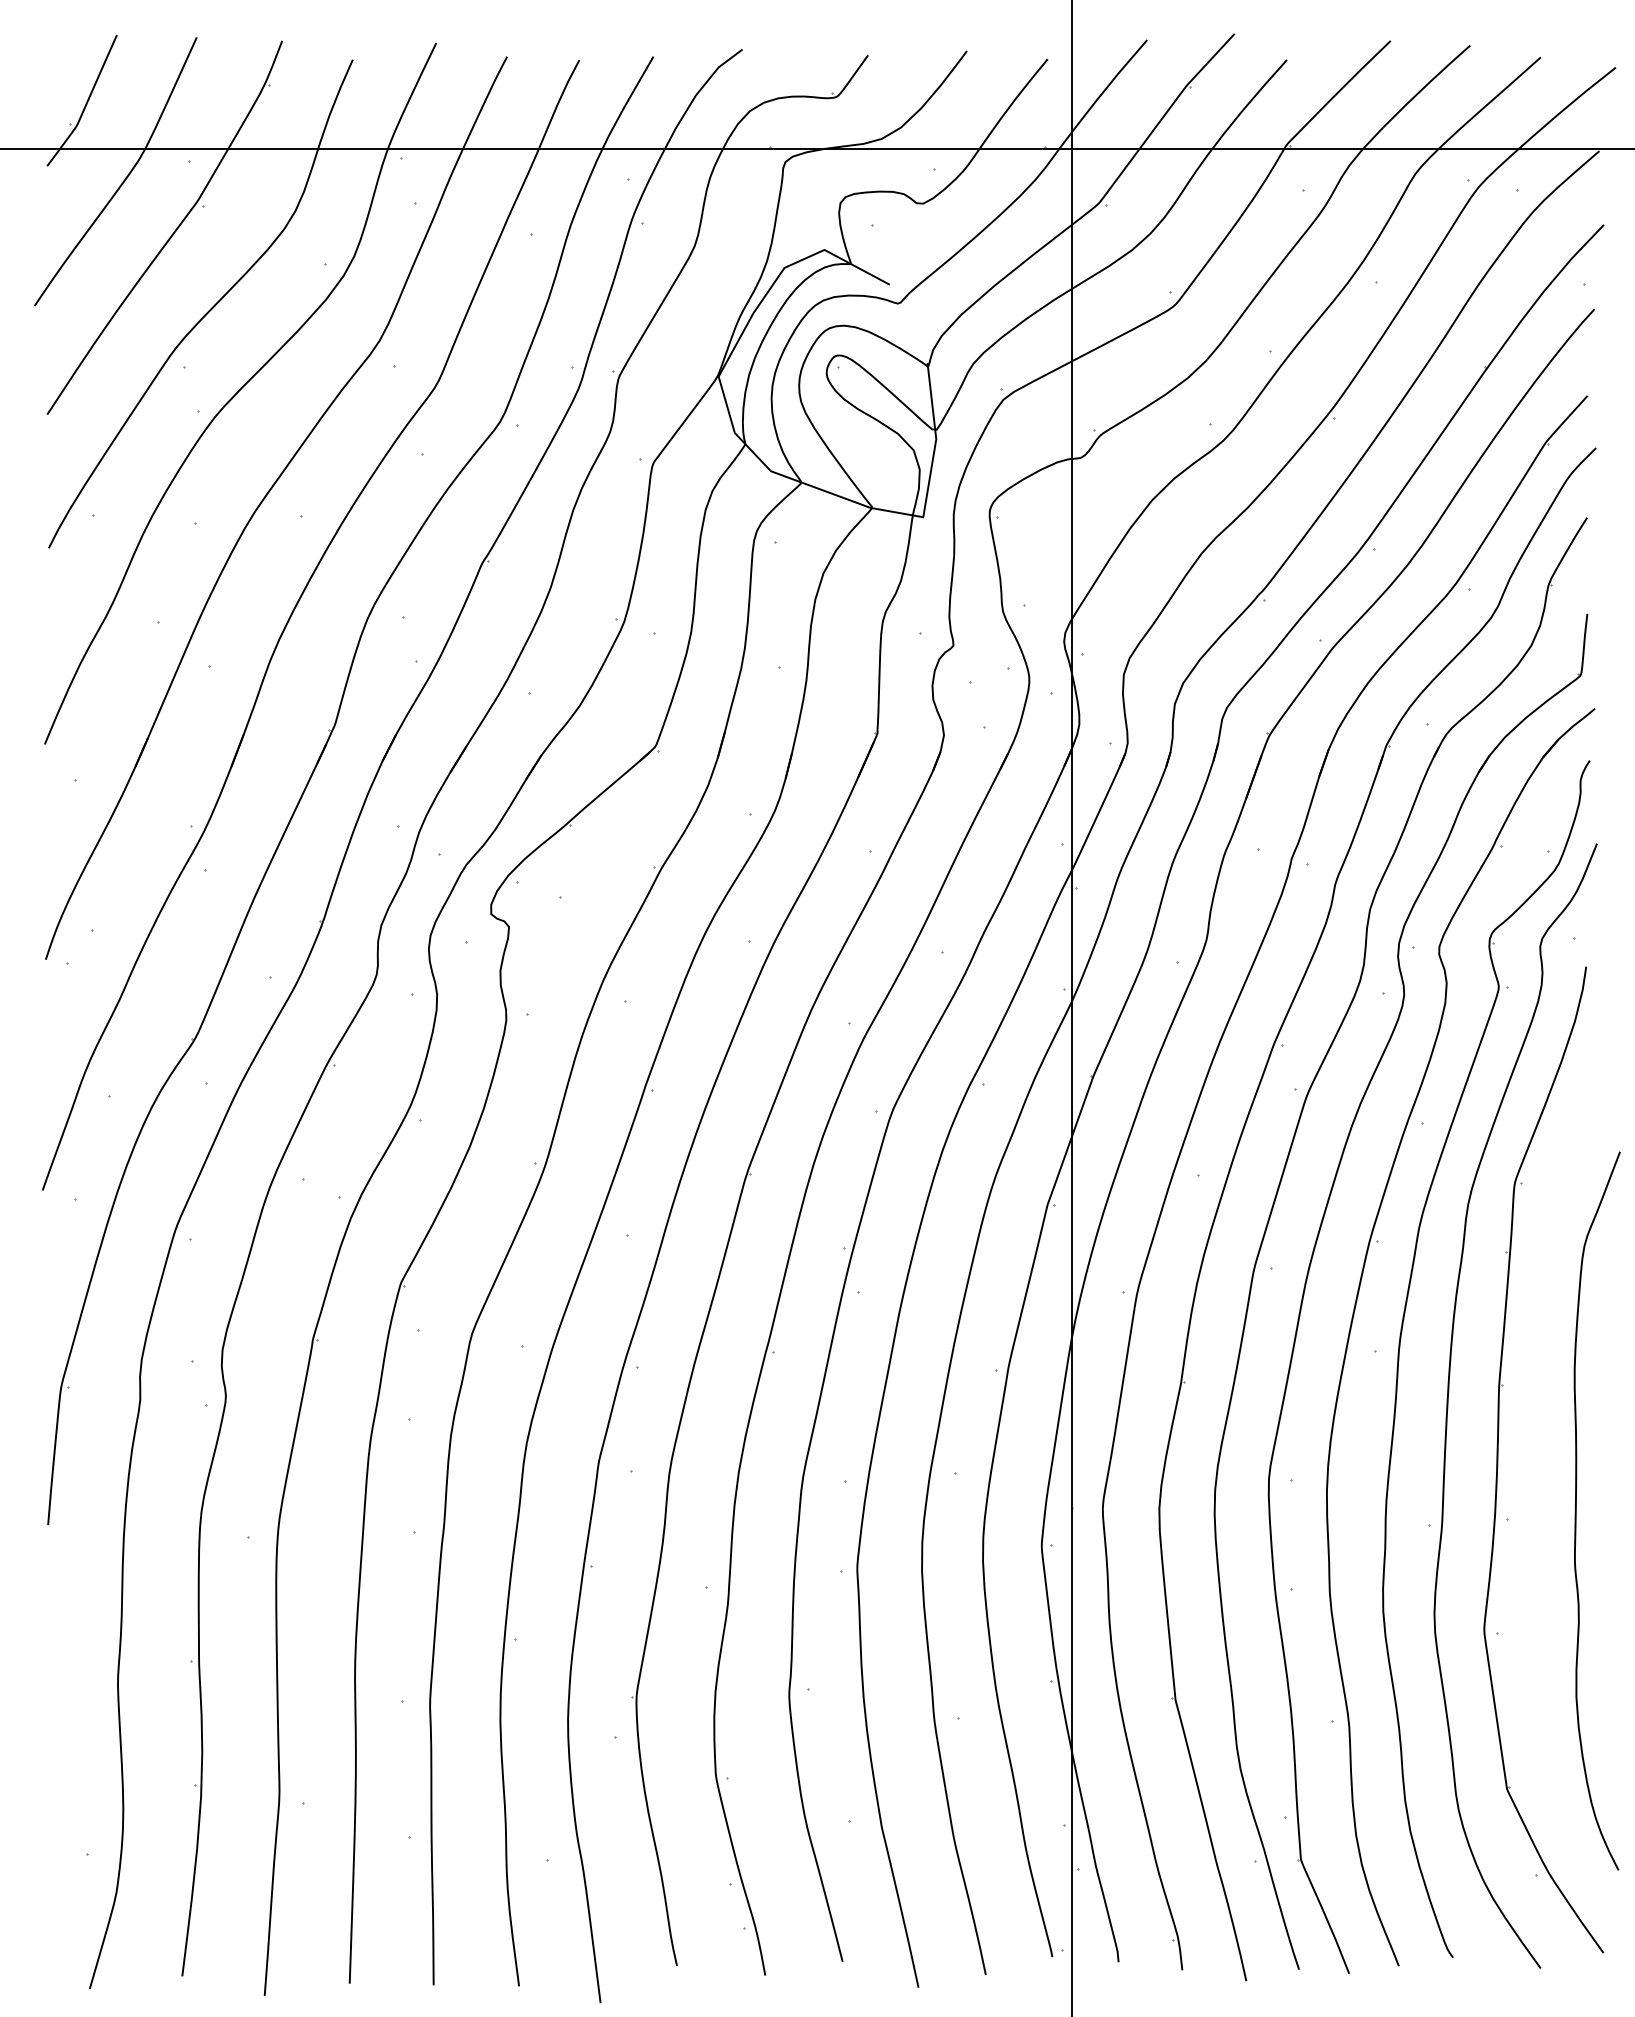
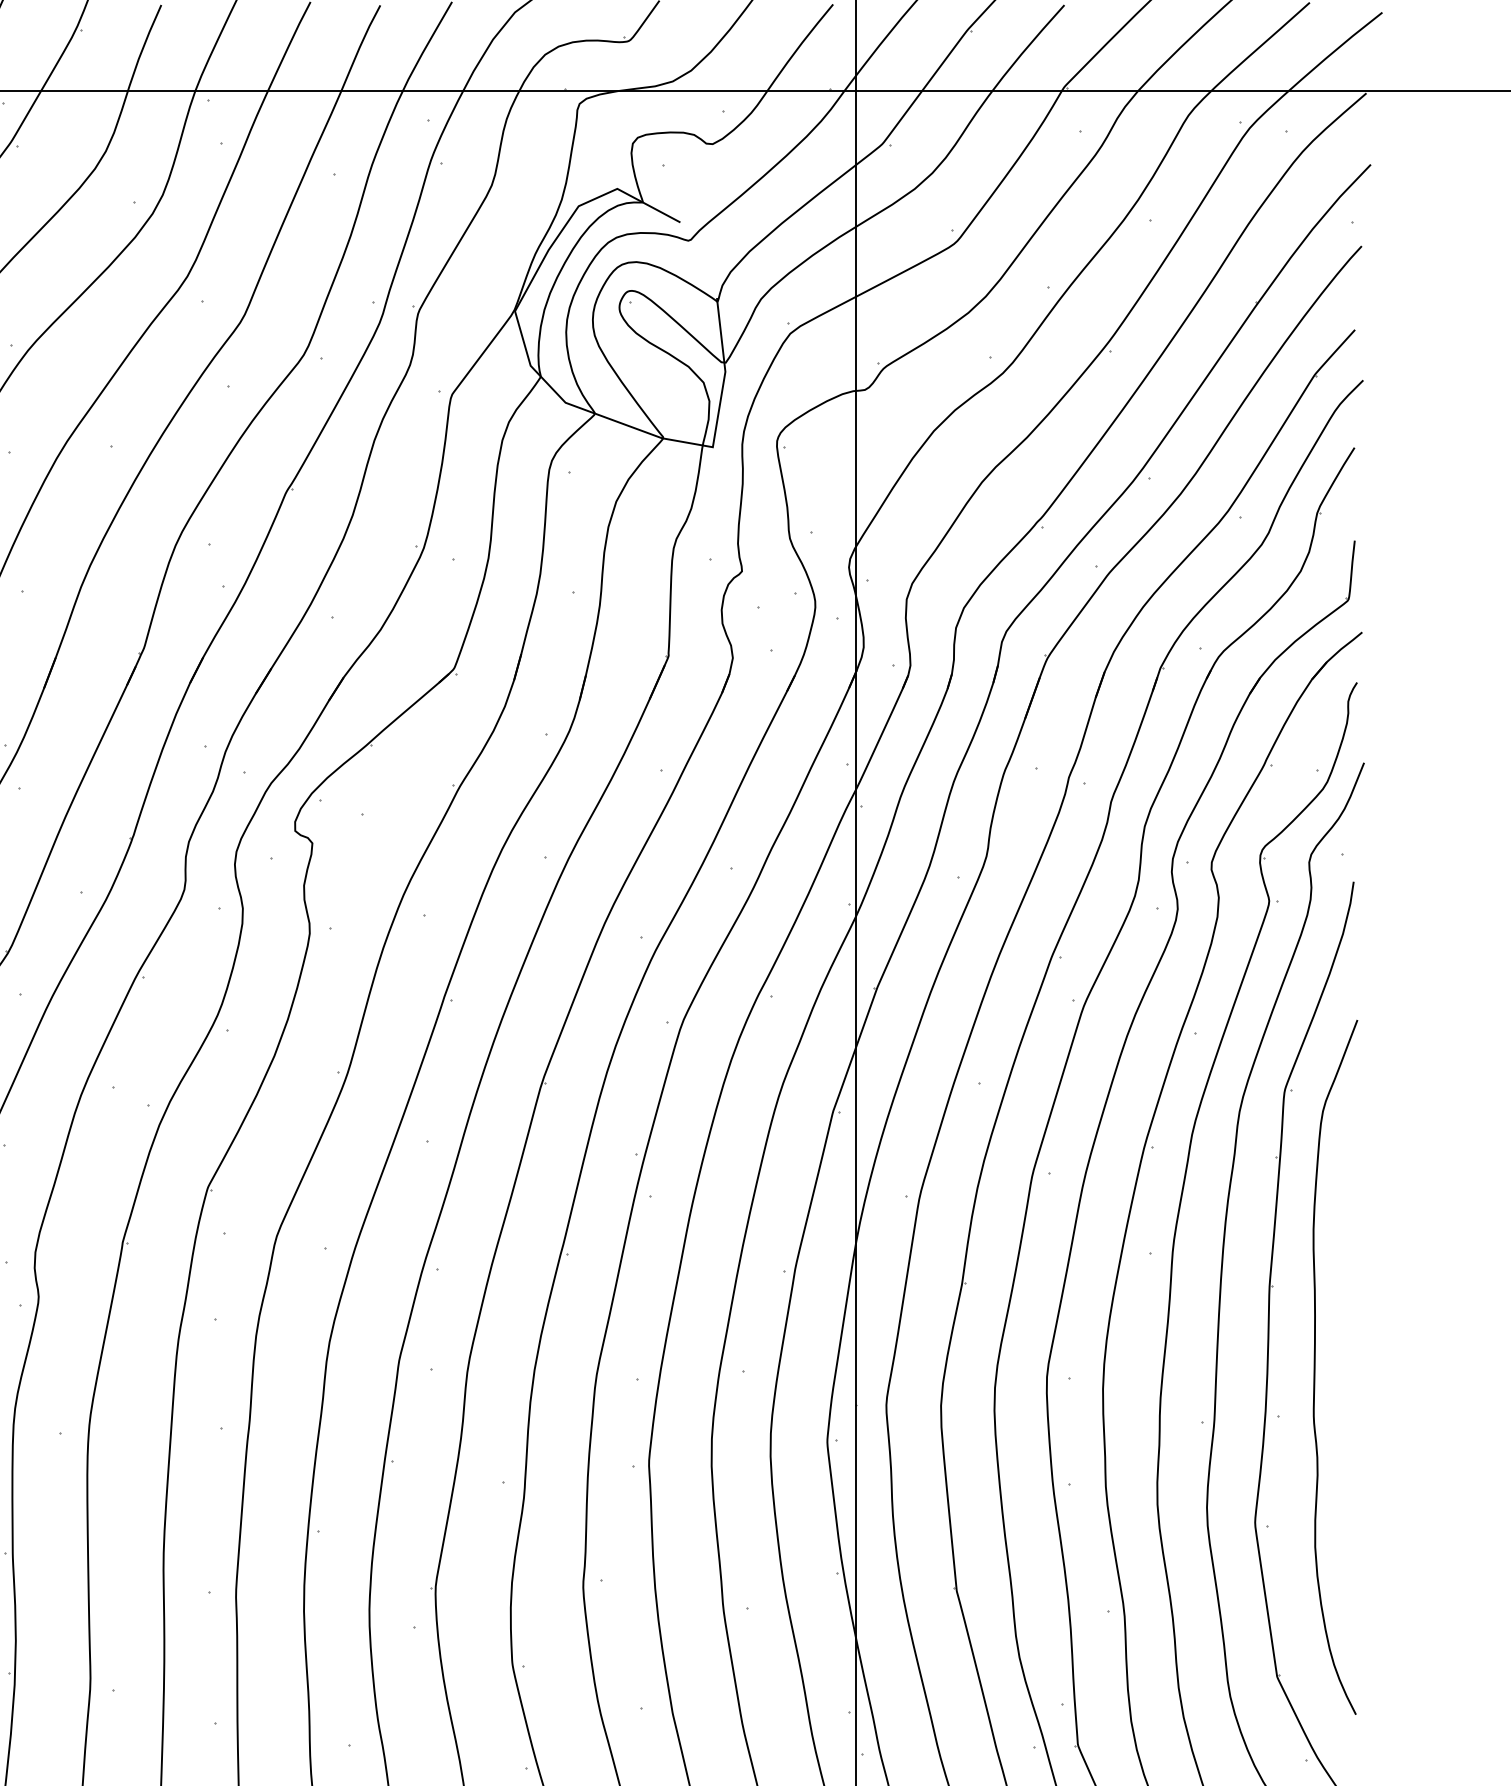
curve: (1576, 1510) -> (1315, 1366), moved

